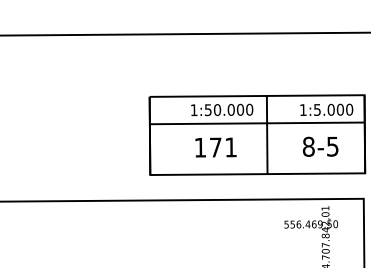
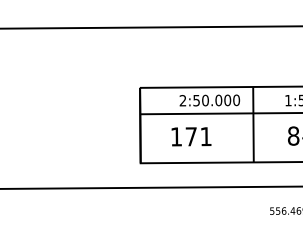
text: (193, 109) -> (182, 100), 1:50.000 -> 2:50.000
text: (215, 147) -> (191, 136), moved

